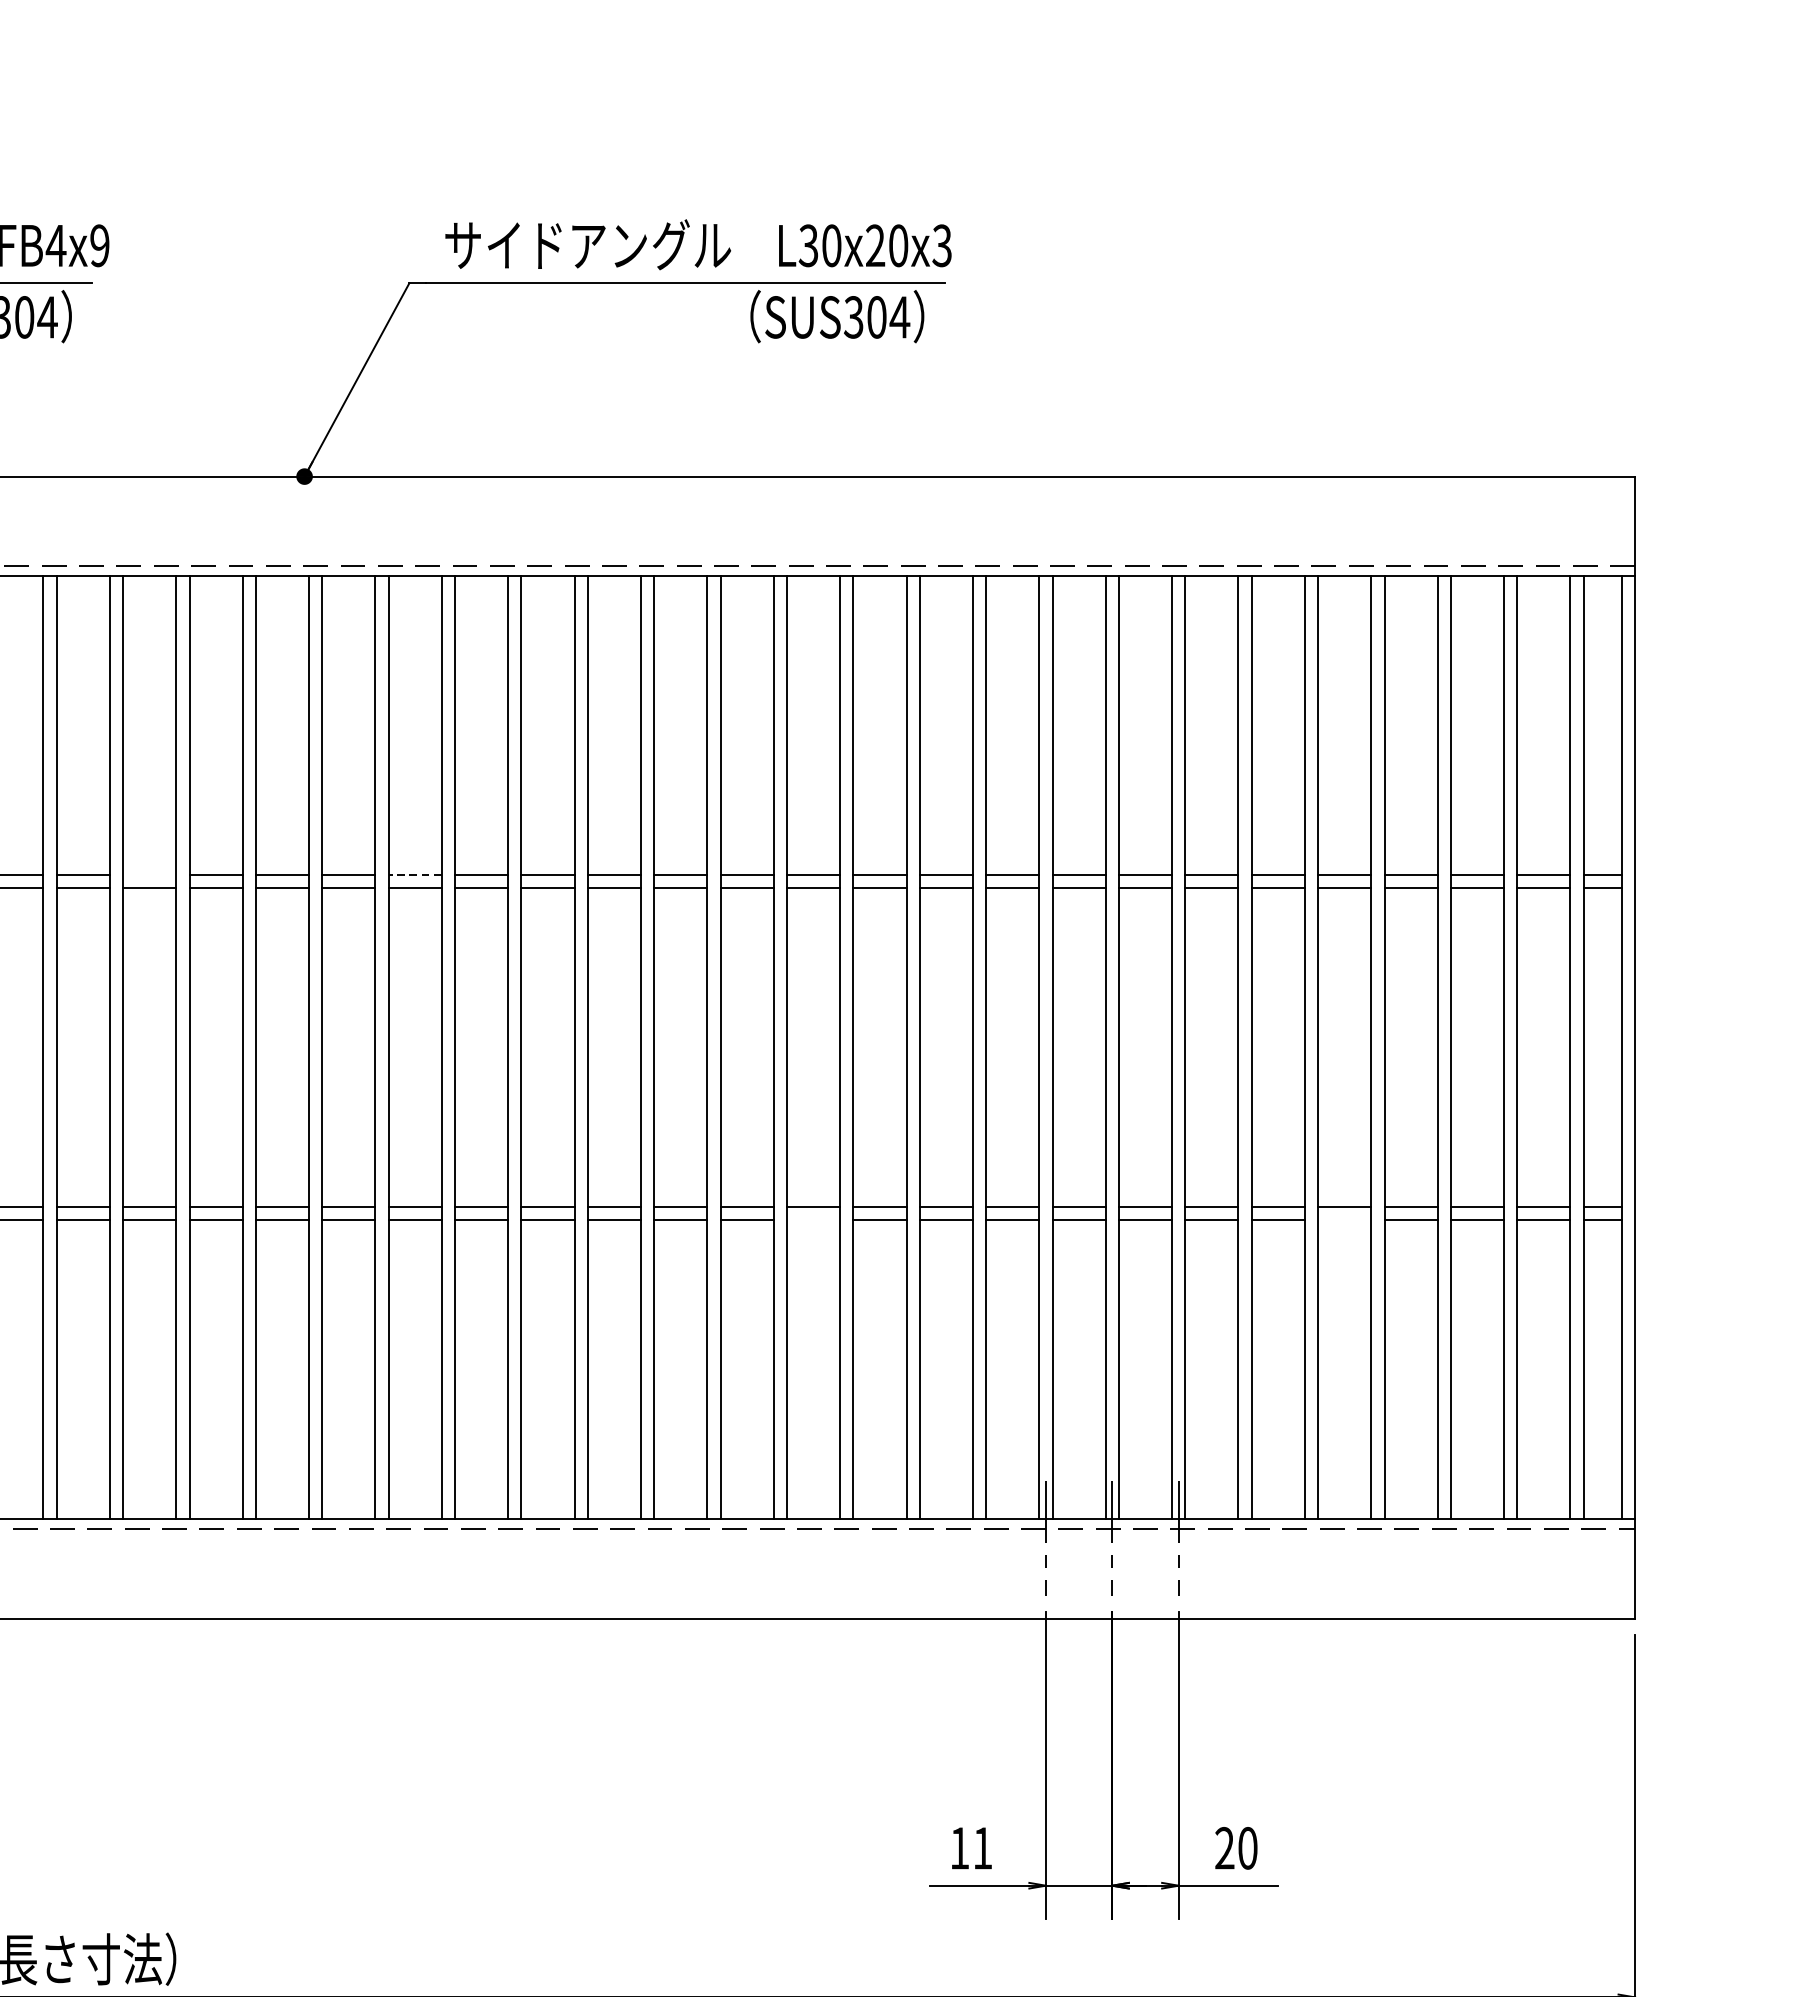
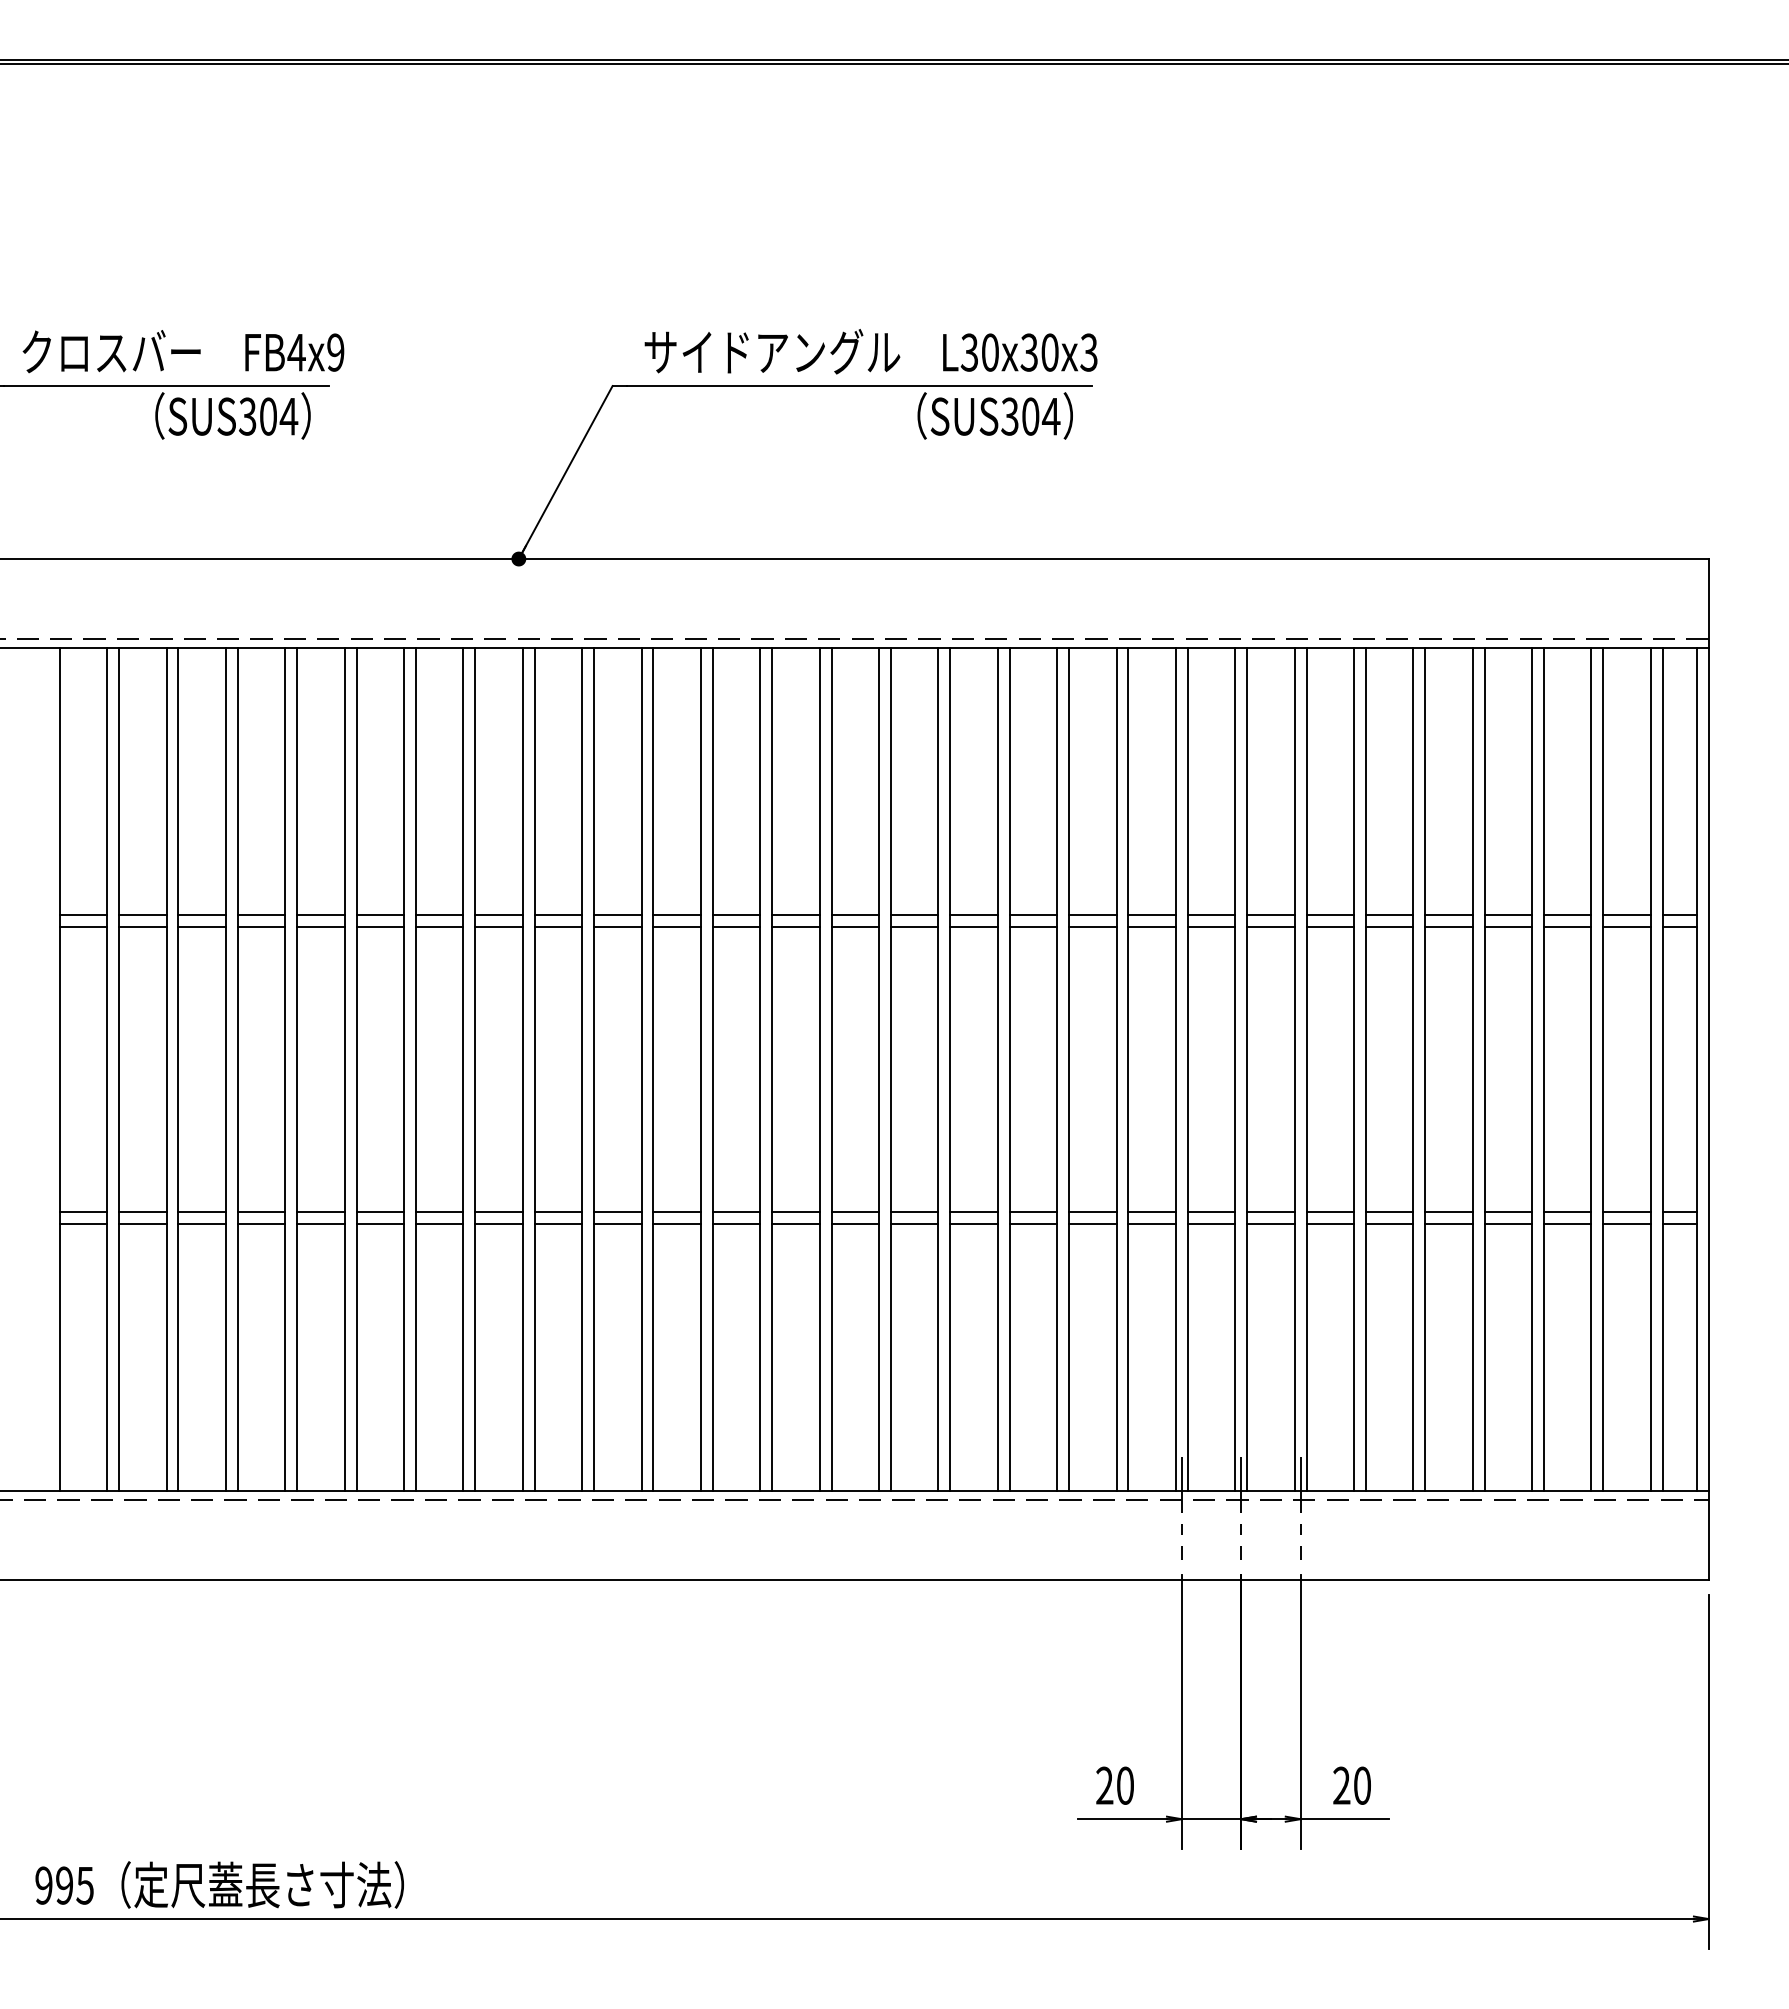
text: (874, 245) -> (1028, 352), L30x20x3 -> L30x30x3
line: (149, 875) -> (380, 915), added
line: (414, 875) -> (617, 915), dashed -> solid
line: (812, 1220) -> (973, 1224), added
line: (1344, 1220) -> (1448, 1224), added
text: (970, 1848) -> (1114, 1785), 11 -> 20

